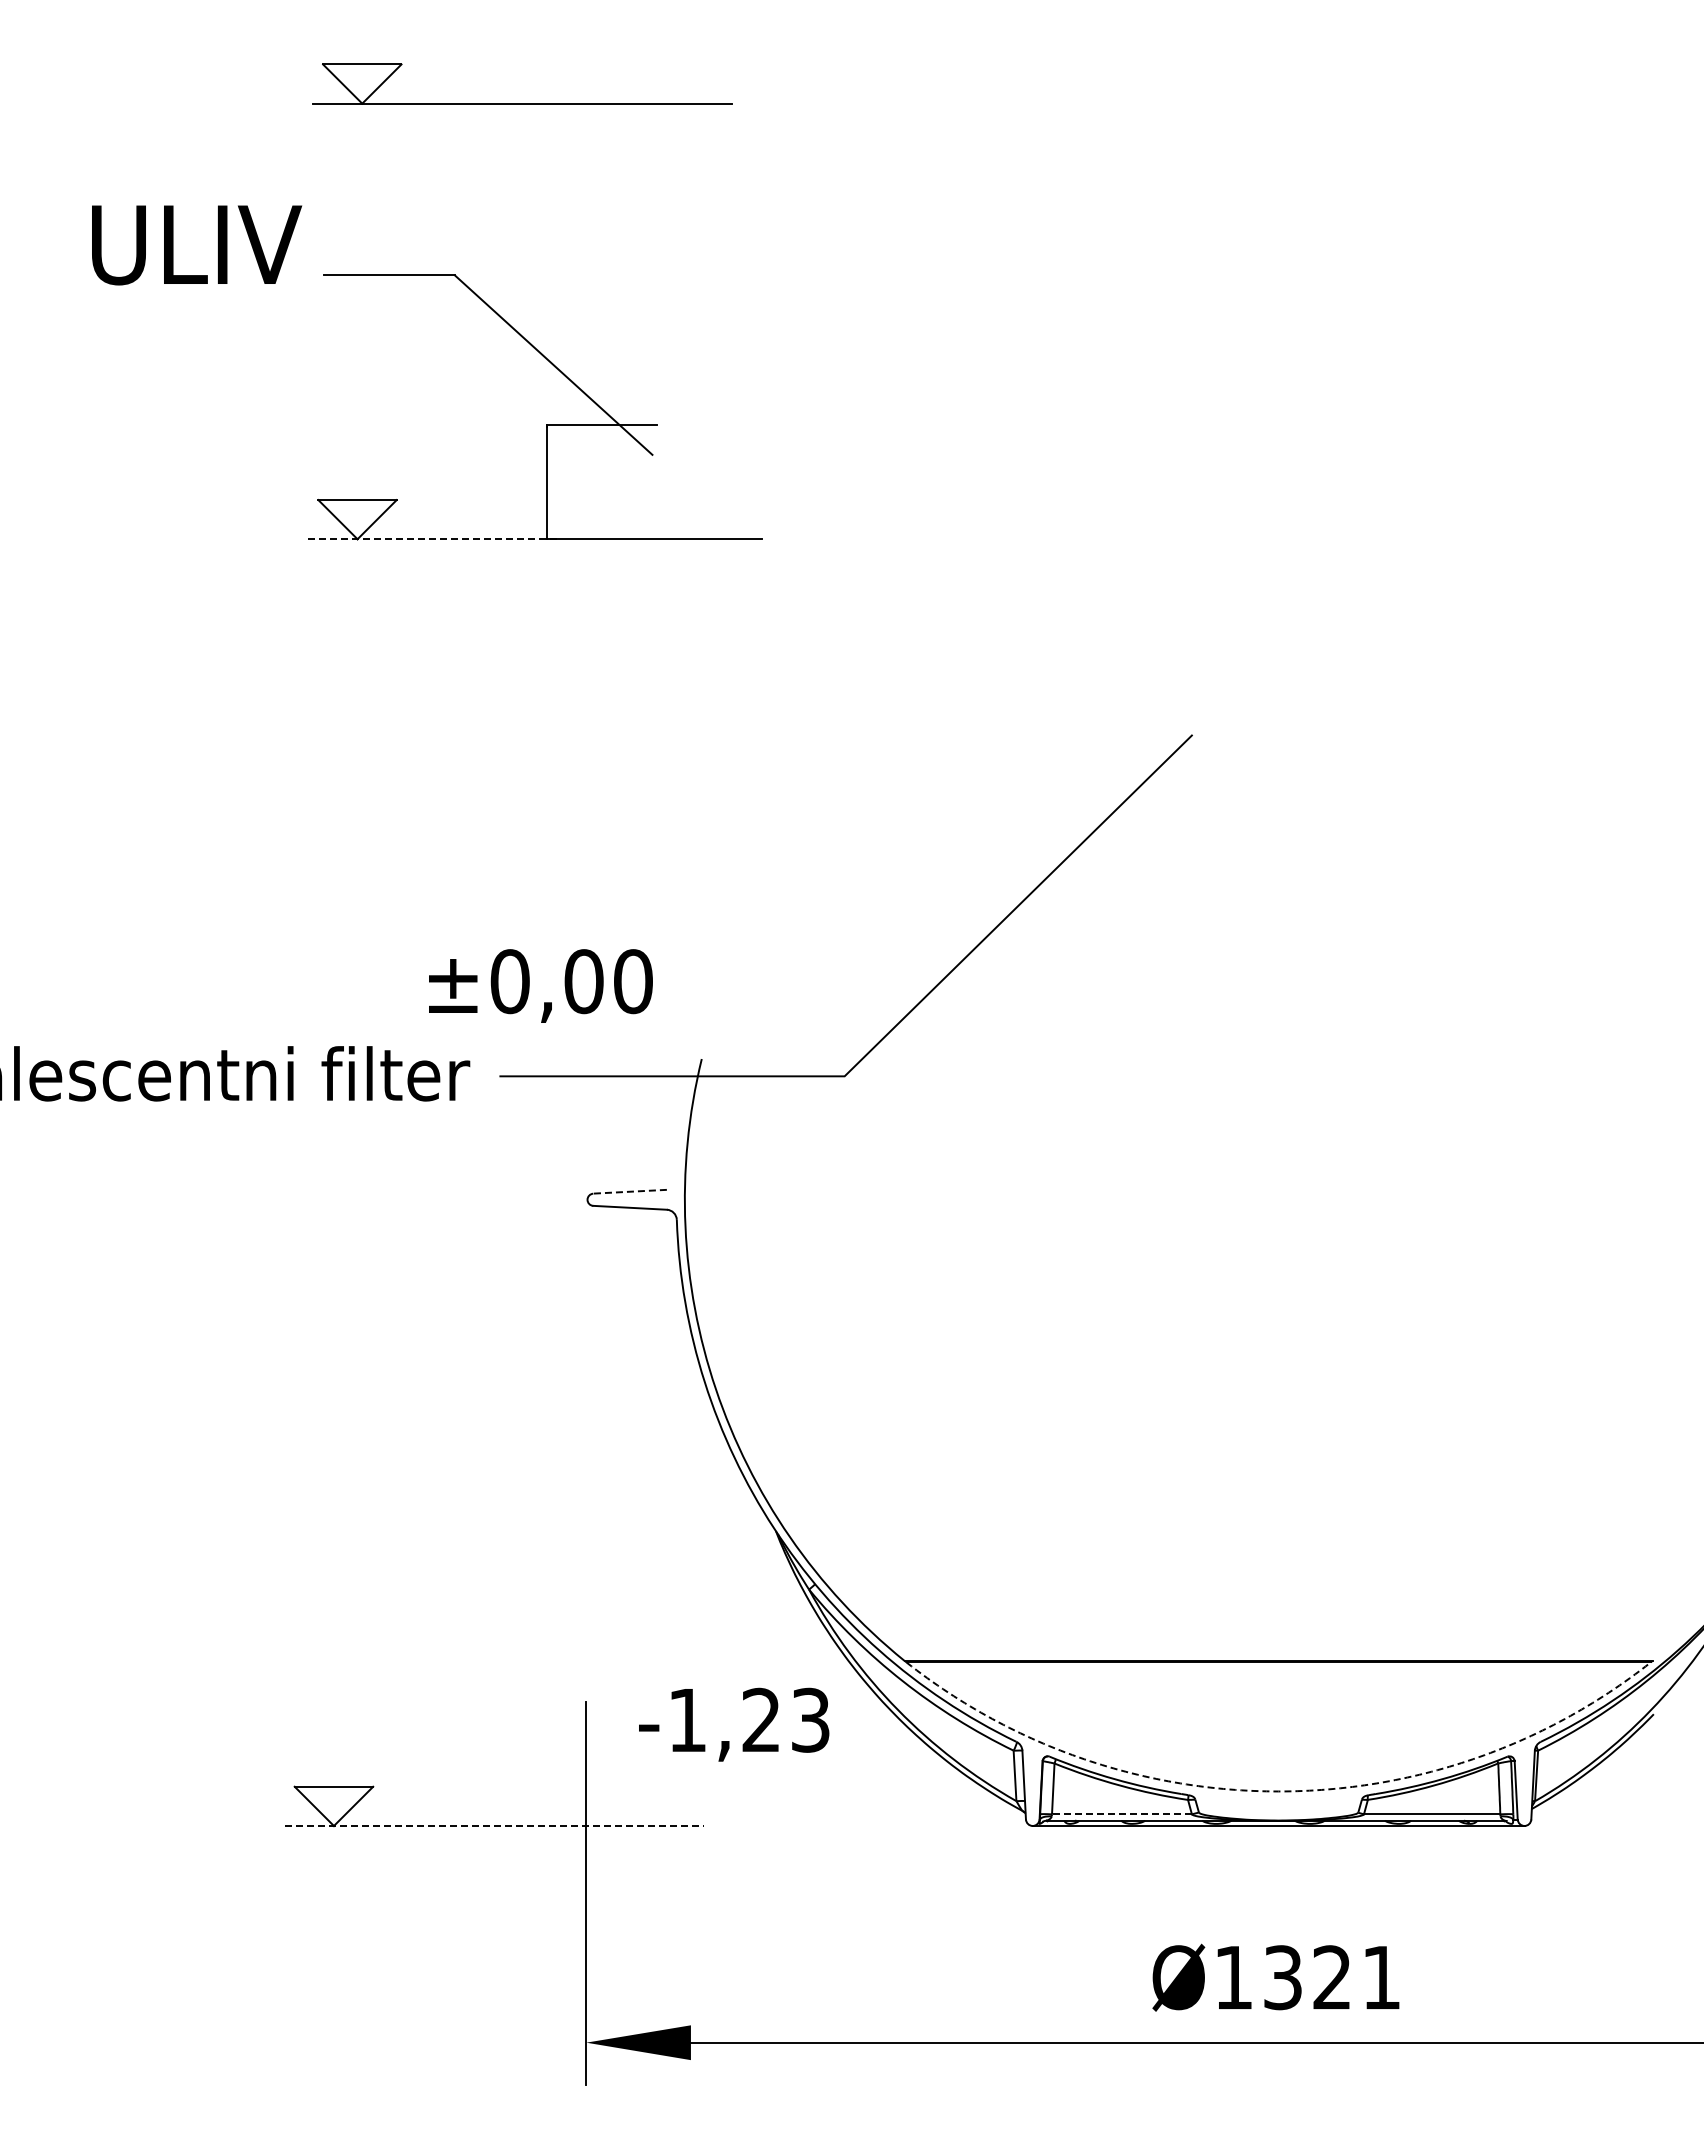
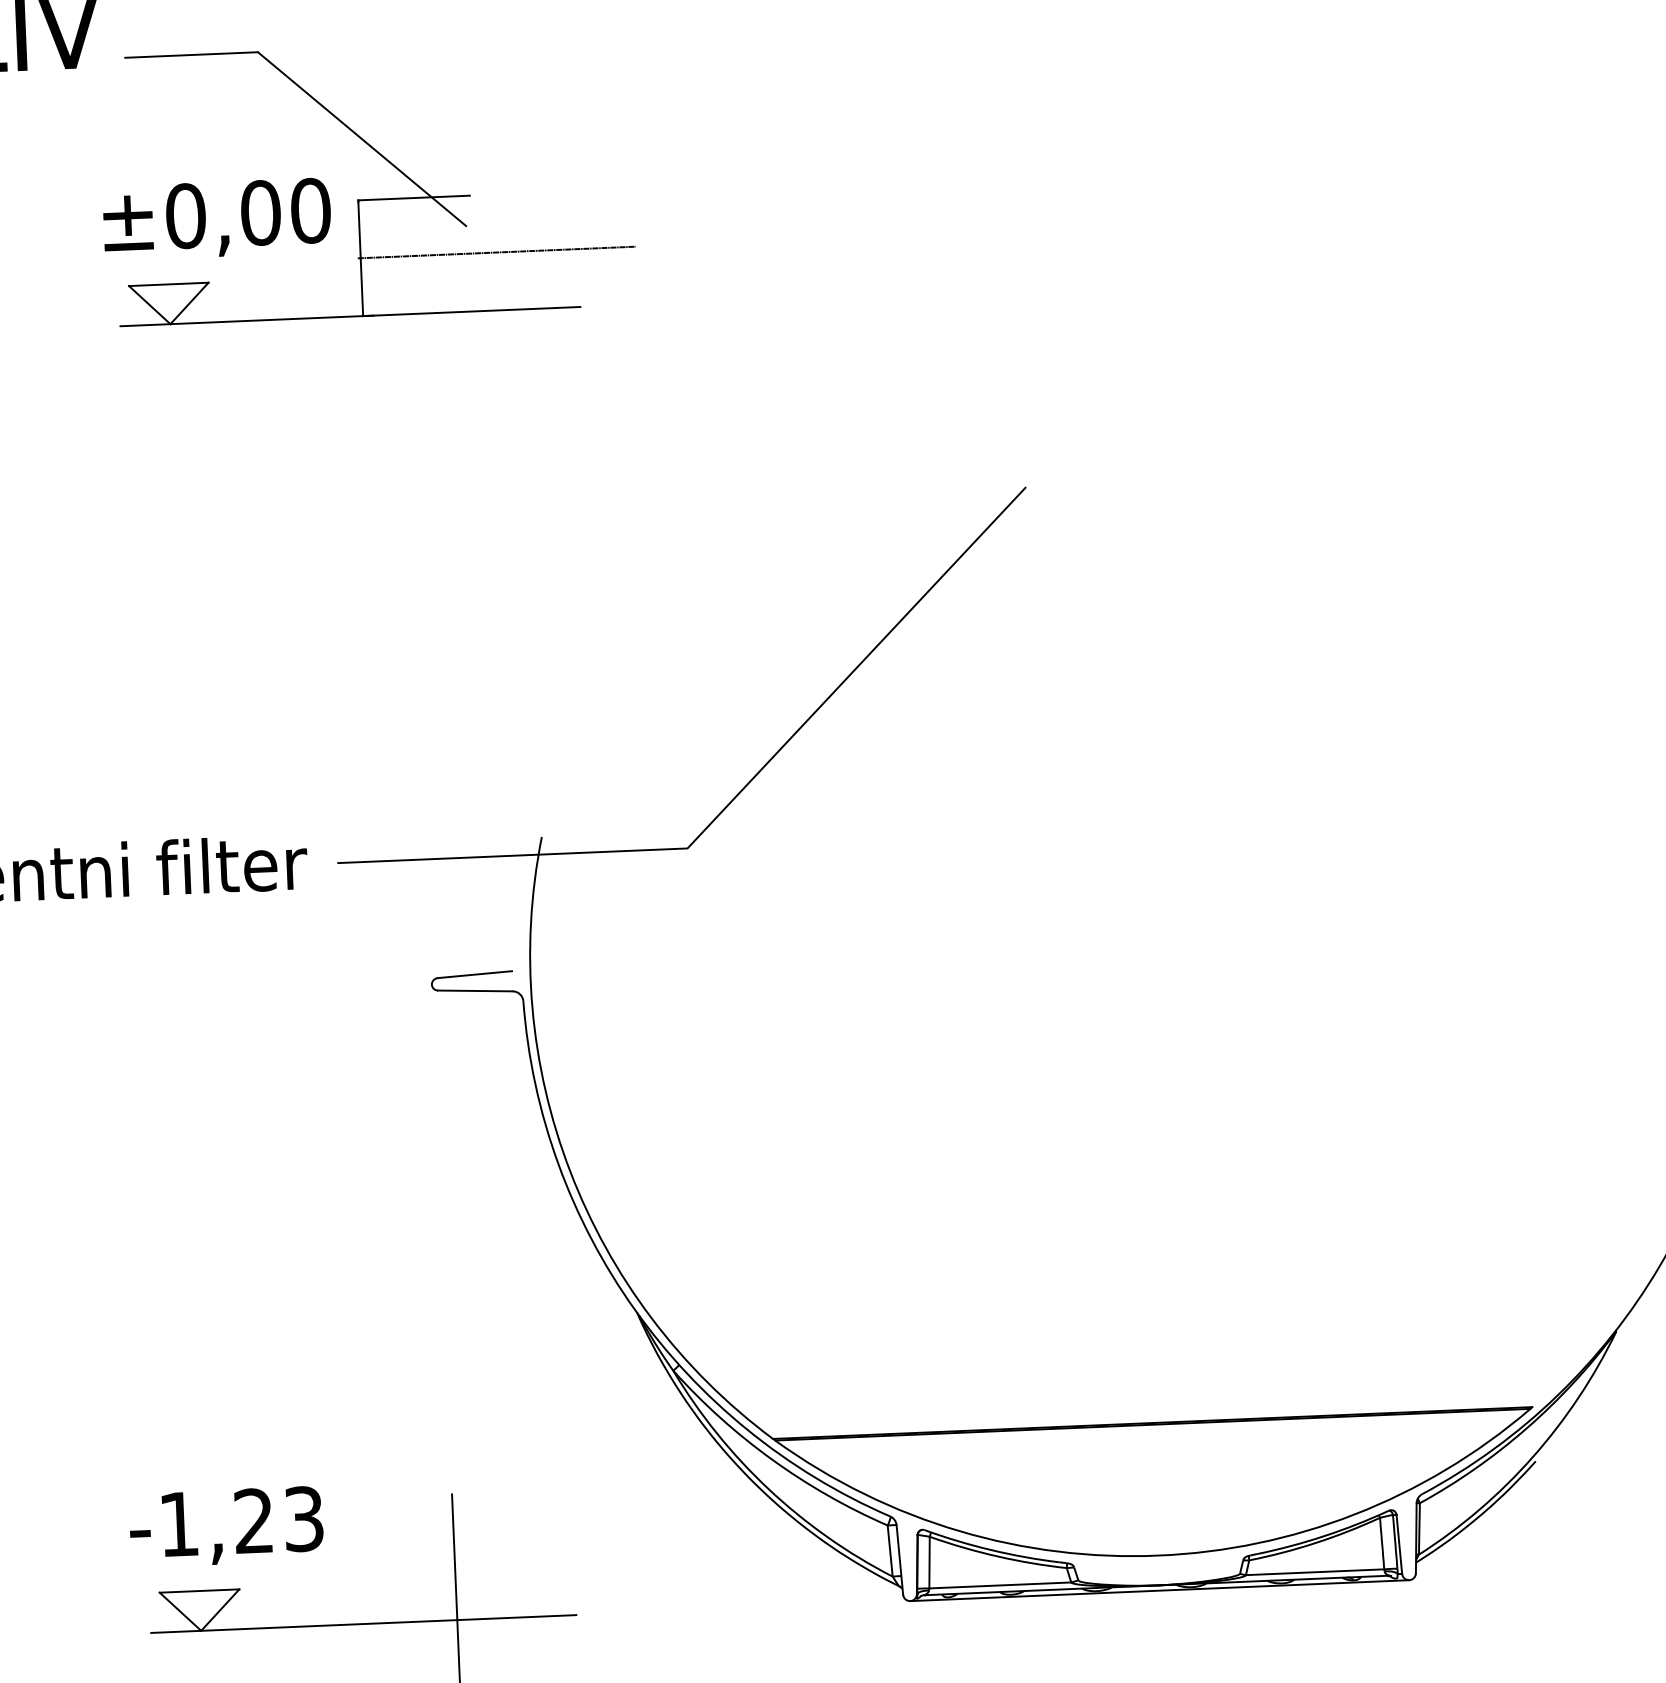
line: (681, 482) -> (496, 252), added
line: (432, 539) -> (246, 321), dashed -> solid
text: (540, 985) -> (216, 218), moved
line: (630, 1191) -> (475, 974), dashed -> solid
text: (734, 1724) -> (226, 1526), moved
arc: (1278, 1791) -> (1158, 1555), dashed -> solid
line: (1121, 1814) -> (999, 1585), dashed -> solid
line: (494, 1825) -> (364, 1623), dashed -> solid

